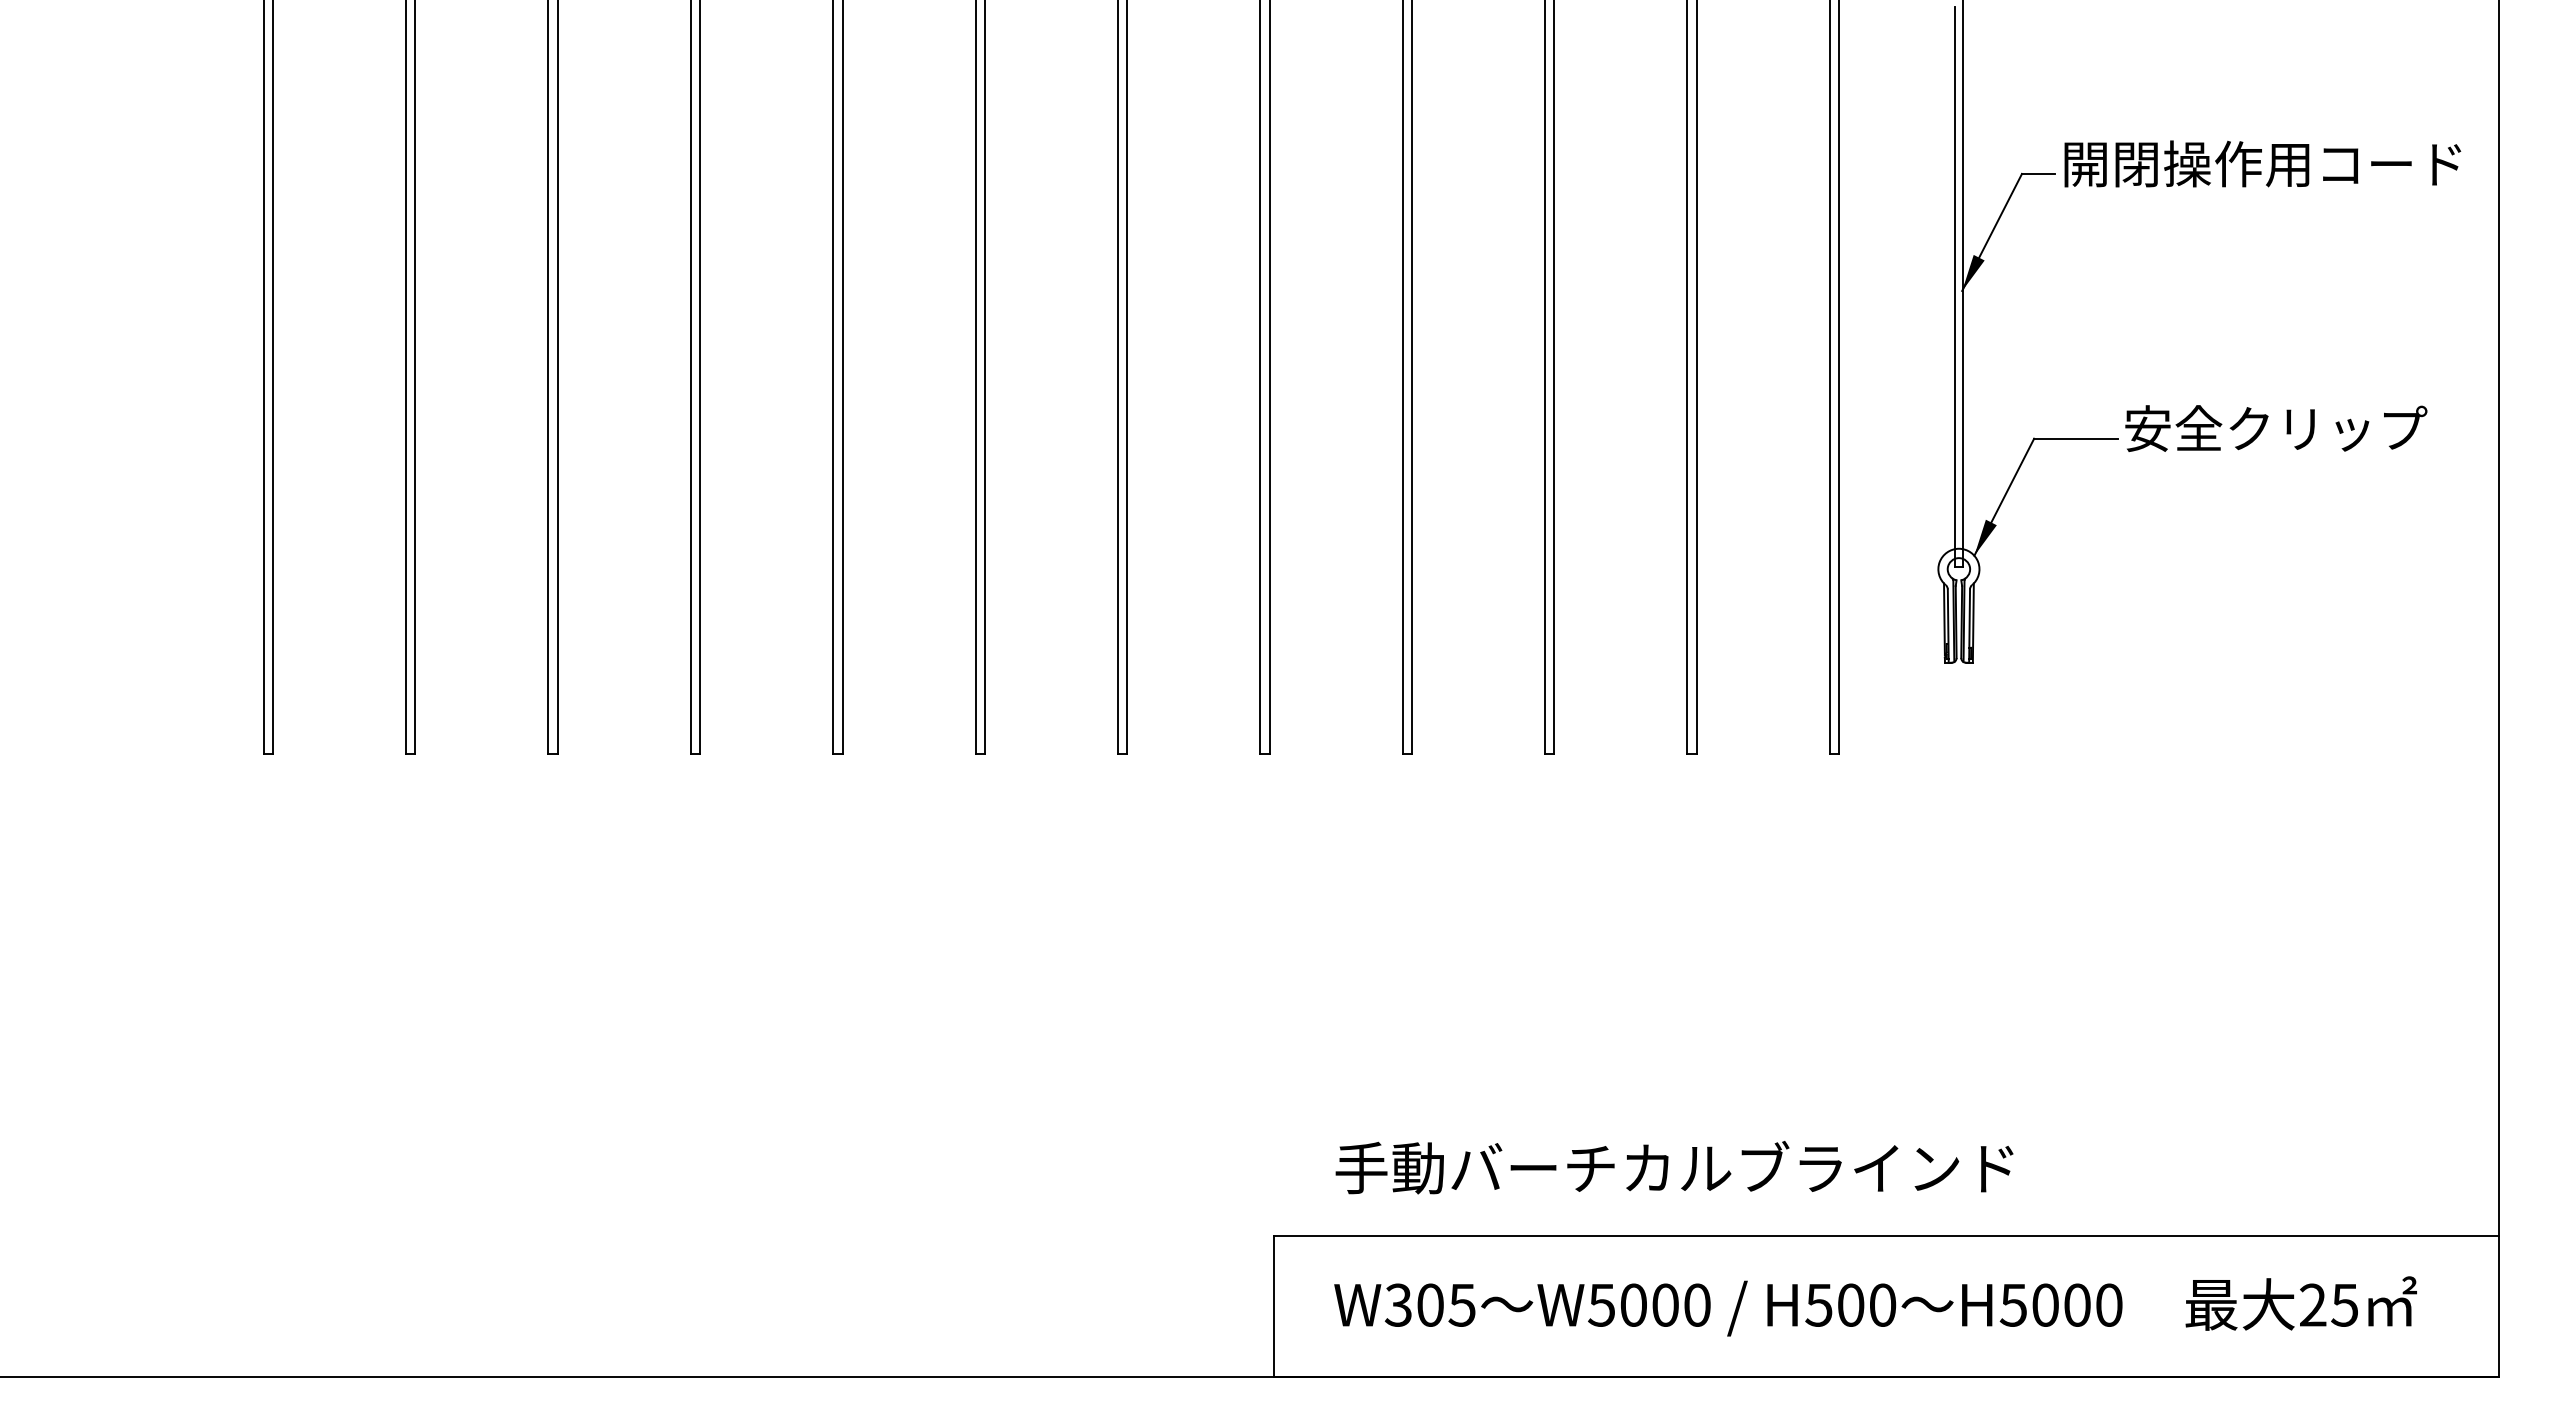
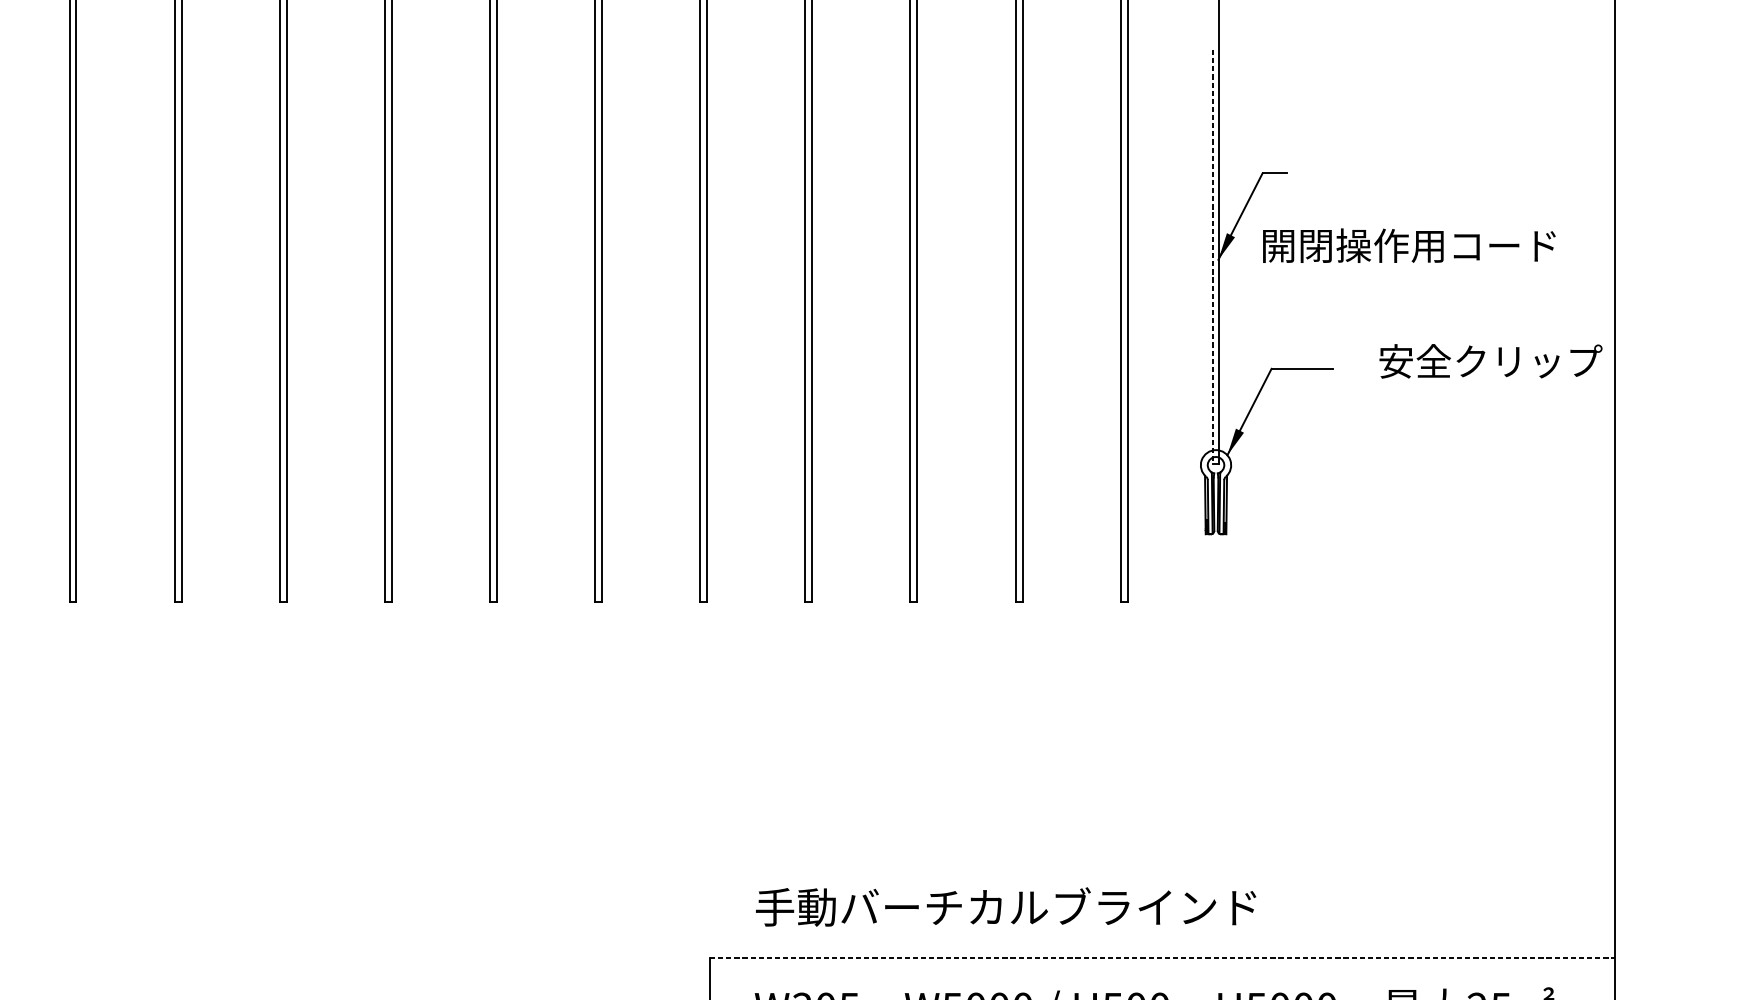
text: (2262, 163) -> (1409, 245), moved
line: (1954, 287) -> (1212, 257), solid -> dashed
text: (2276, 428) -> (1491, 361), moved
line: (1886, 1236) -> (1162, 957), solid -> dashed

